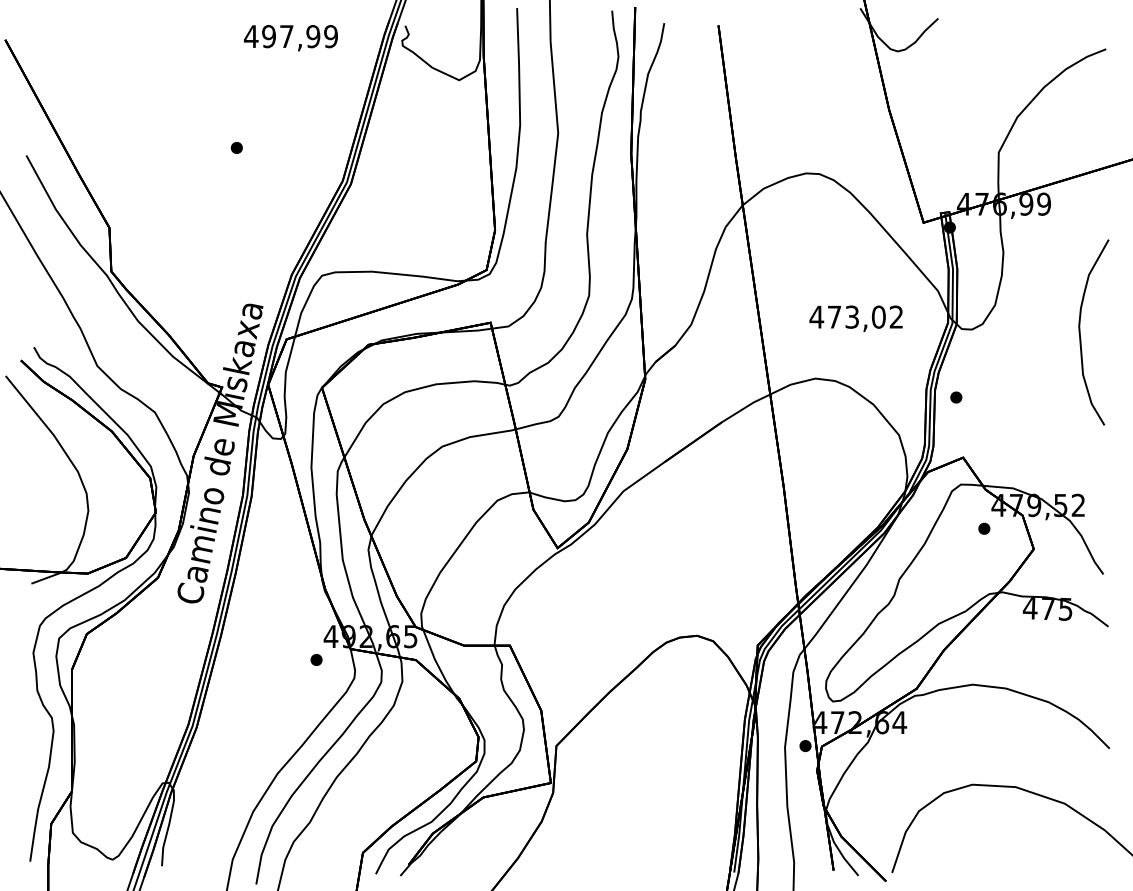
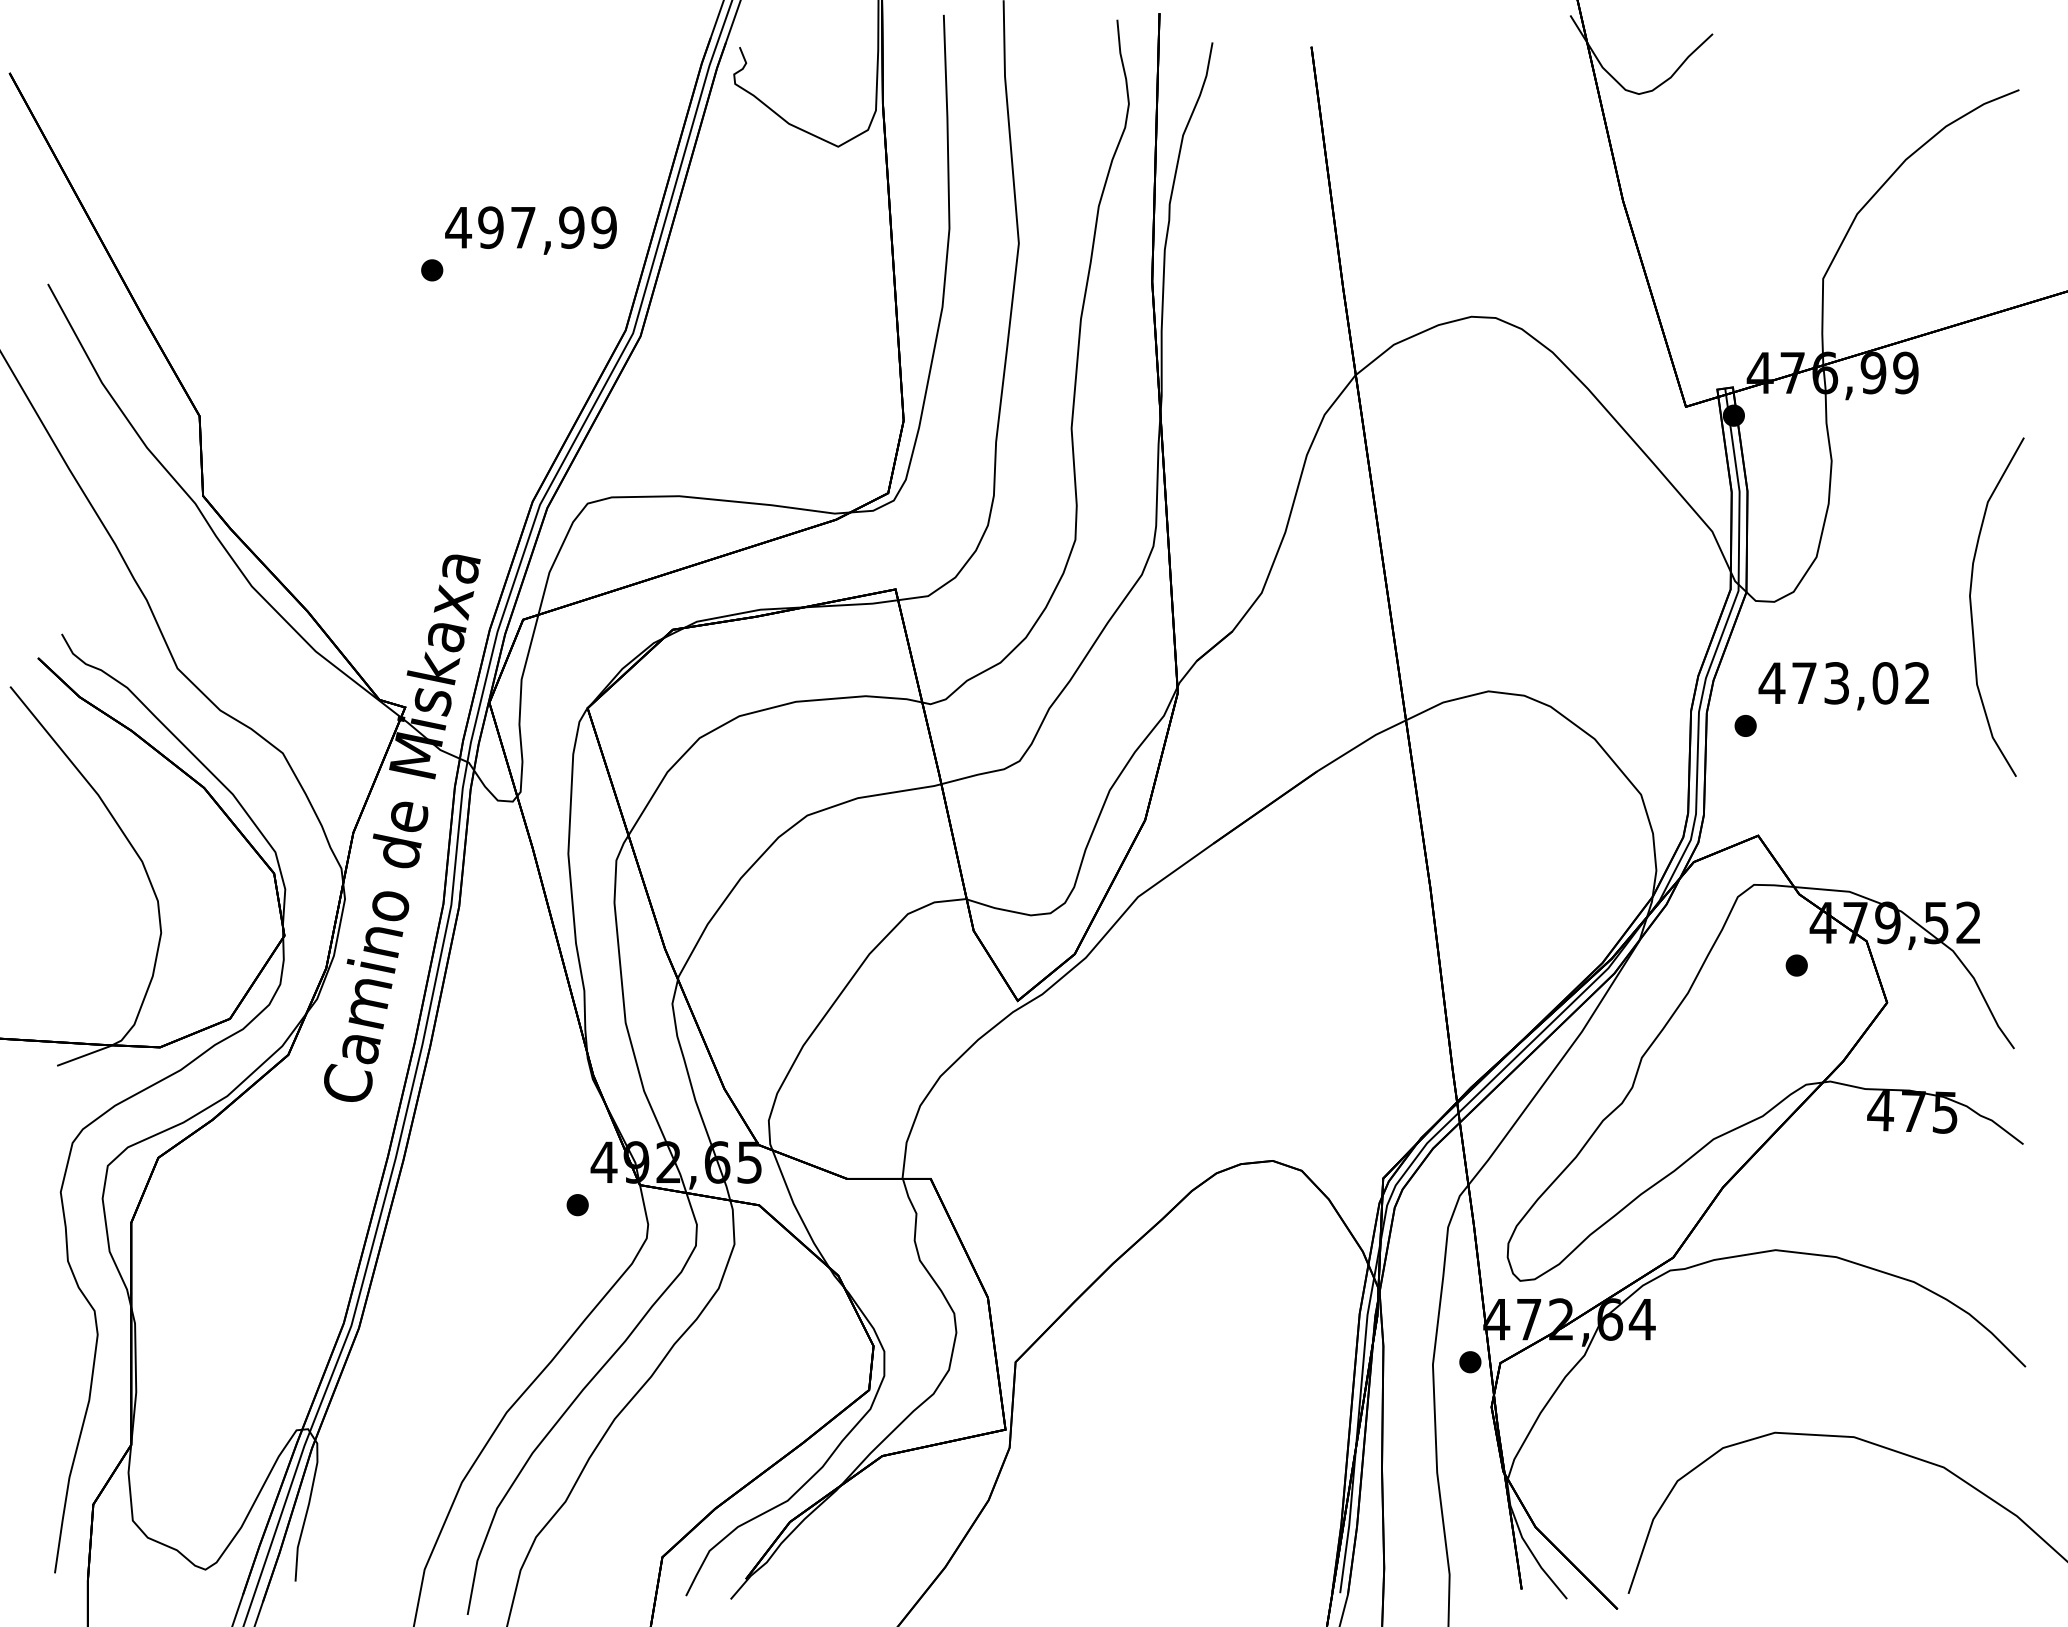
text: (290, 38) -> (530, 231), moved
text: (855, 318) -> (1842, 685), moved

